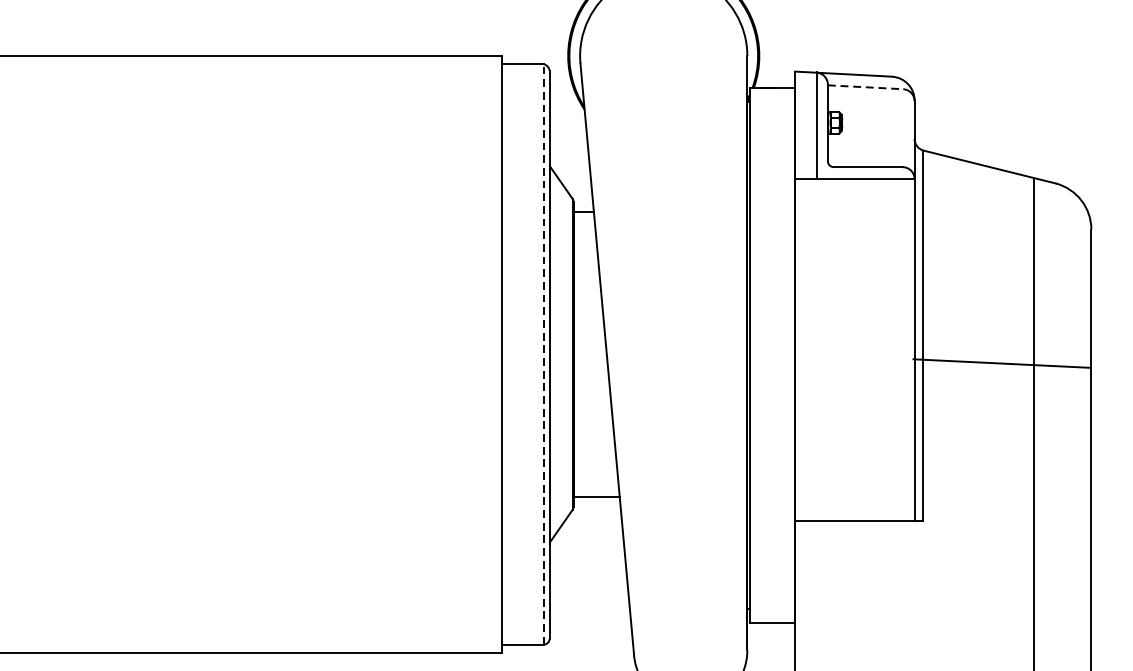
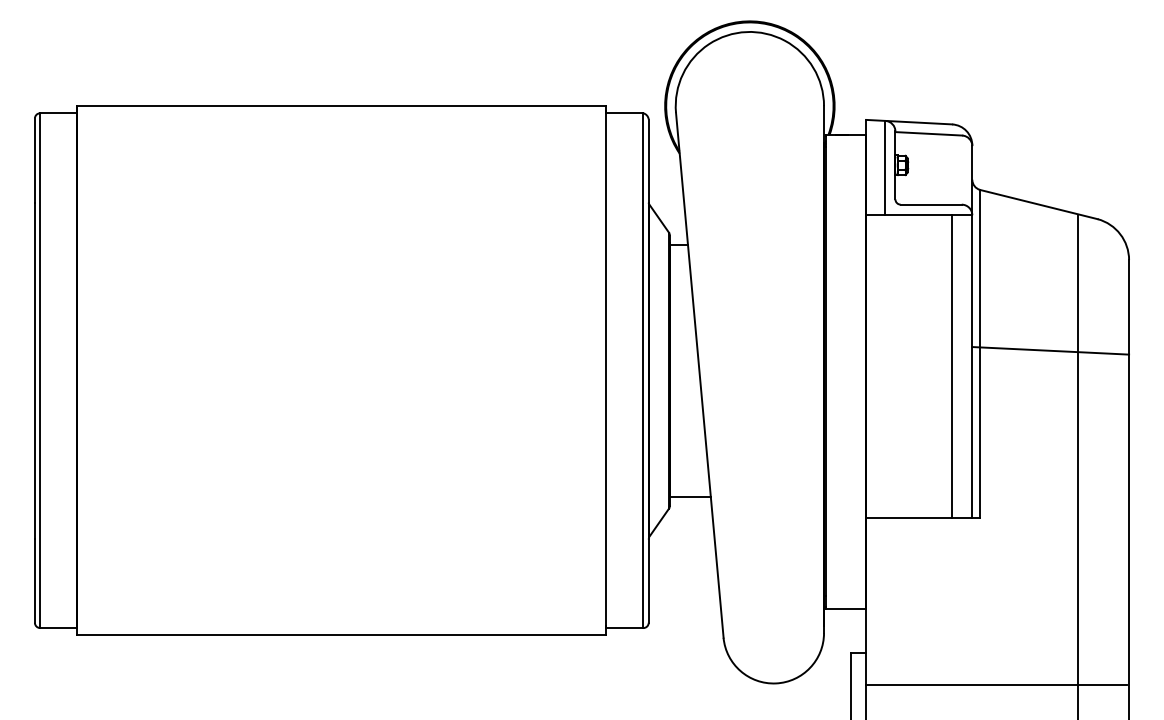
line: (866, 86) -> (929, 133), dashed -> solid
line: (892, 349) -> (952, 366), added
line: (543, 354) -> (643, 370), dashed -> solid
line: (1001, 363) -> (1050, 350), moved

